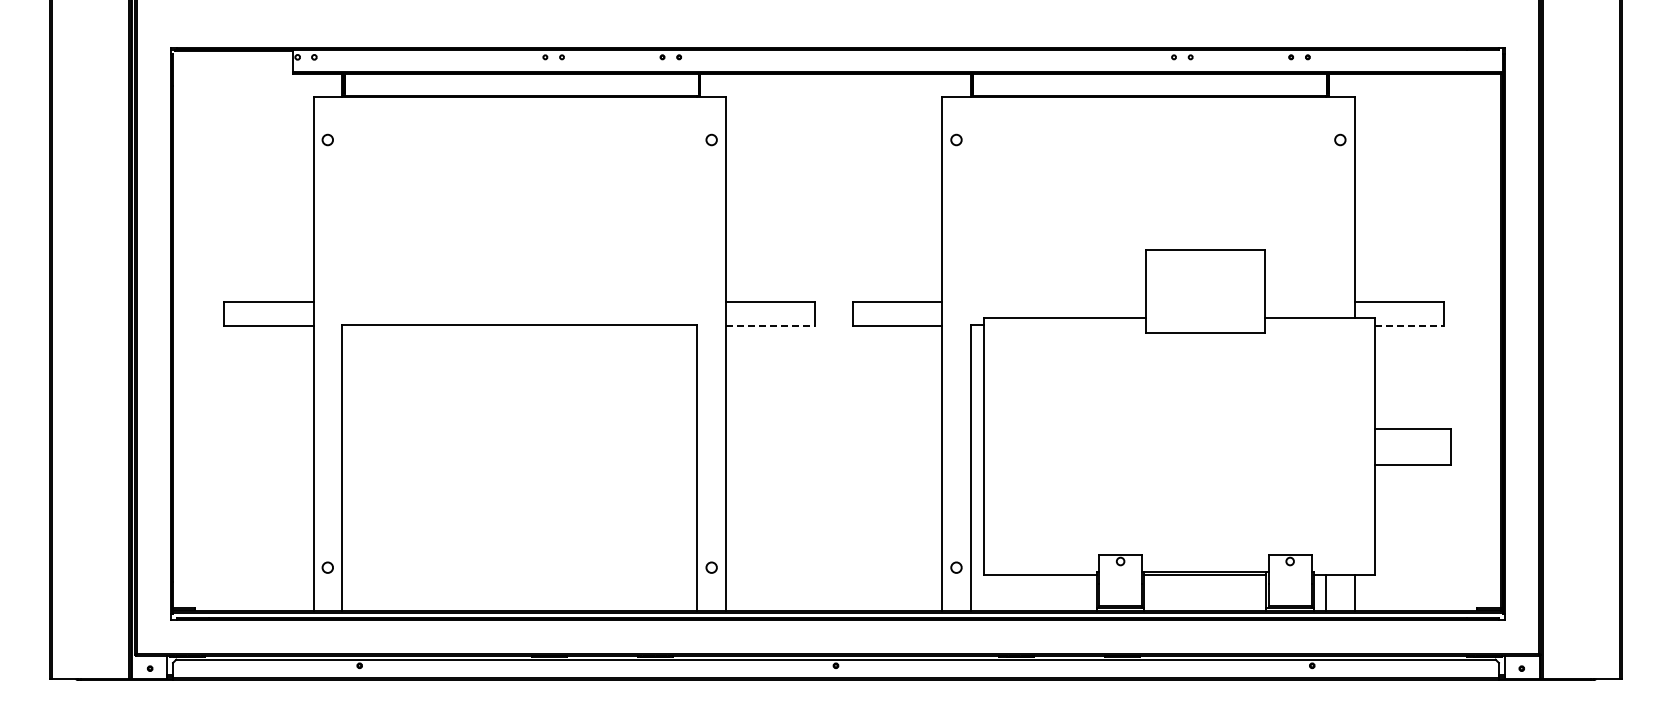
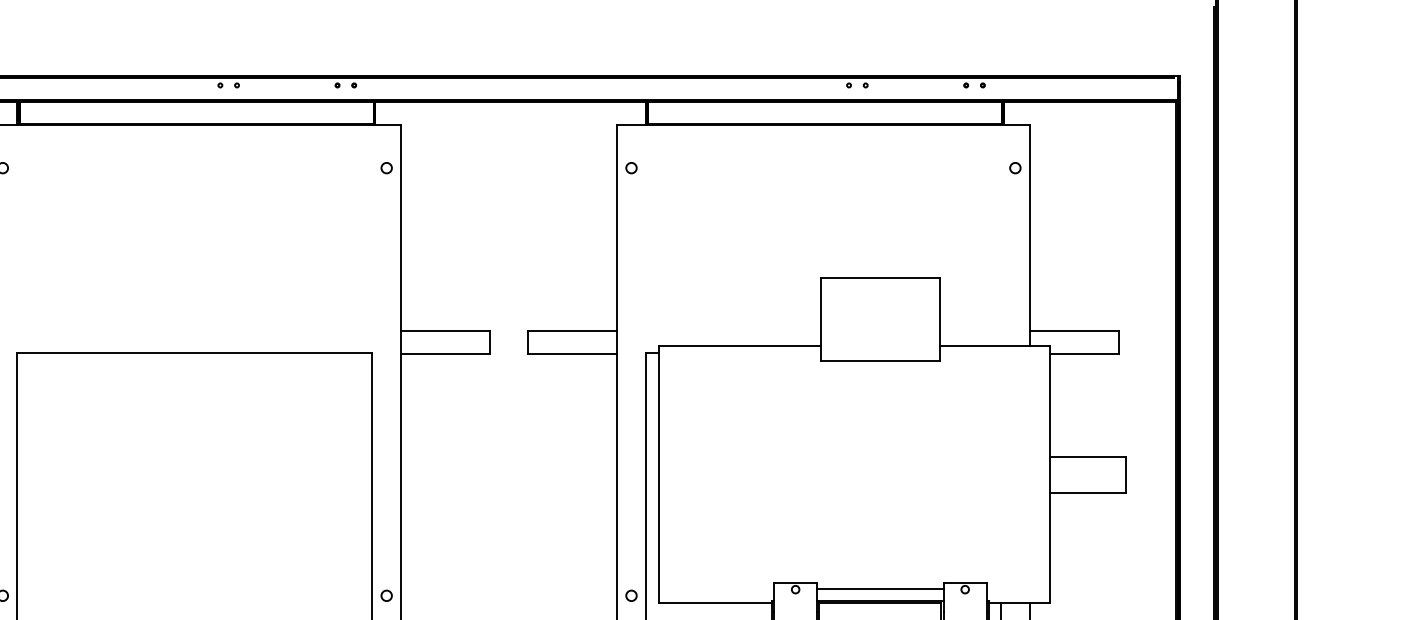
line: (770, 326) -> (445, 354), dashed -> solid
line: (1409, 326) -> (1084, 354), dashed -> solid
line: (1205, 561) -> (880, 589), added

